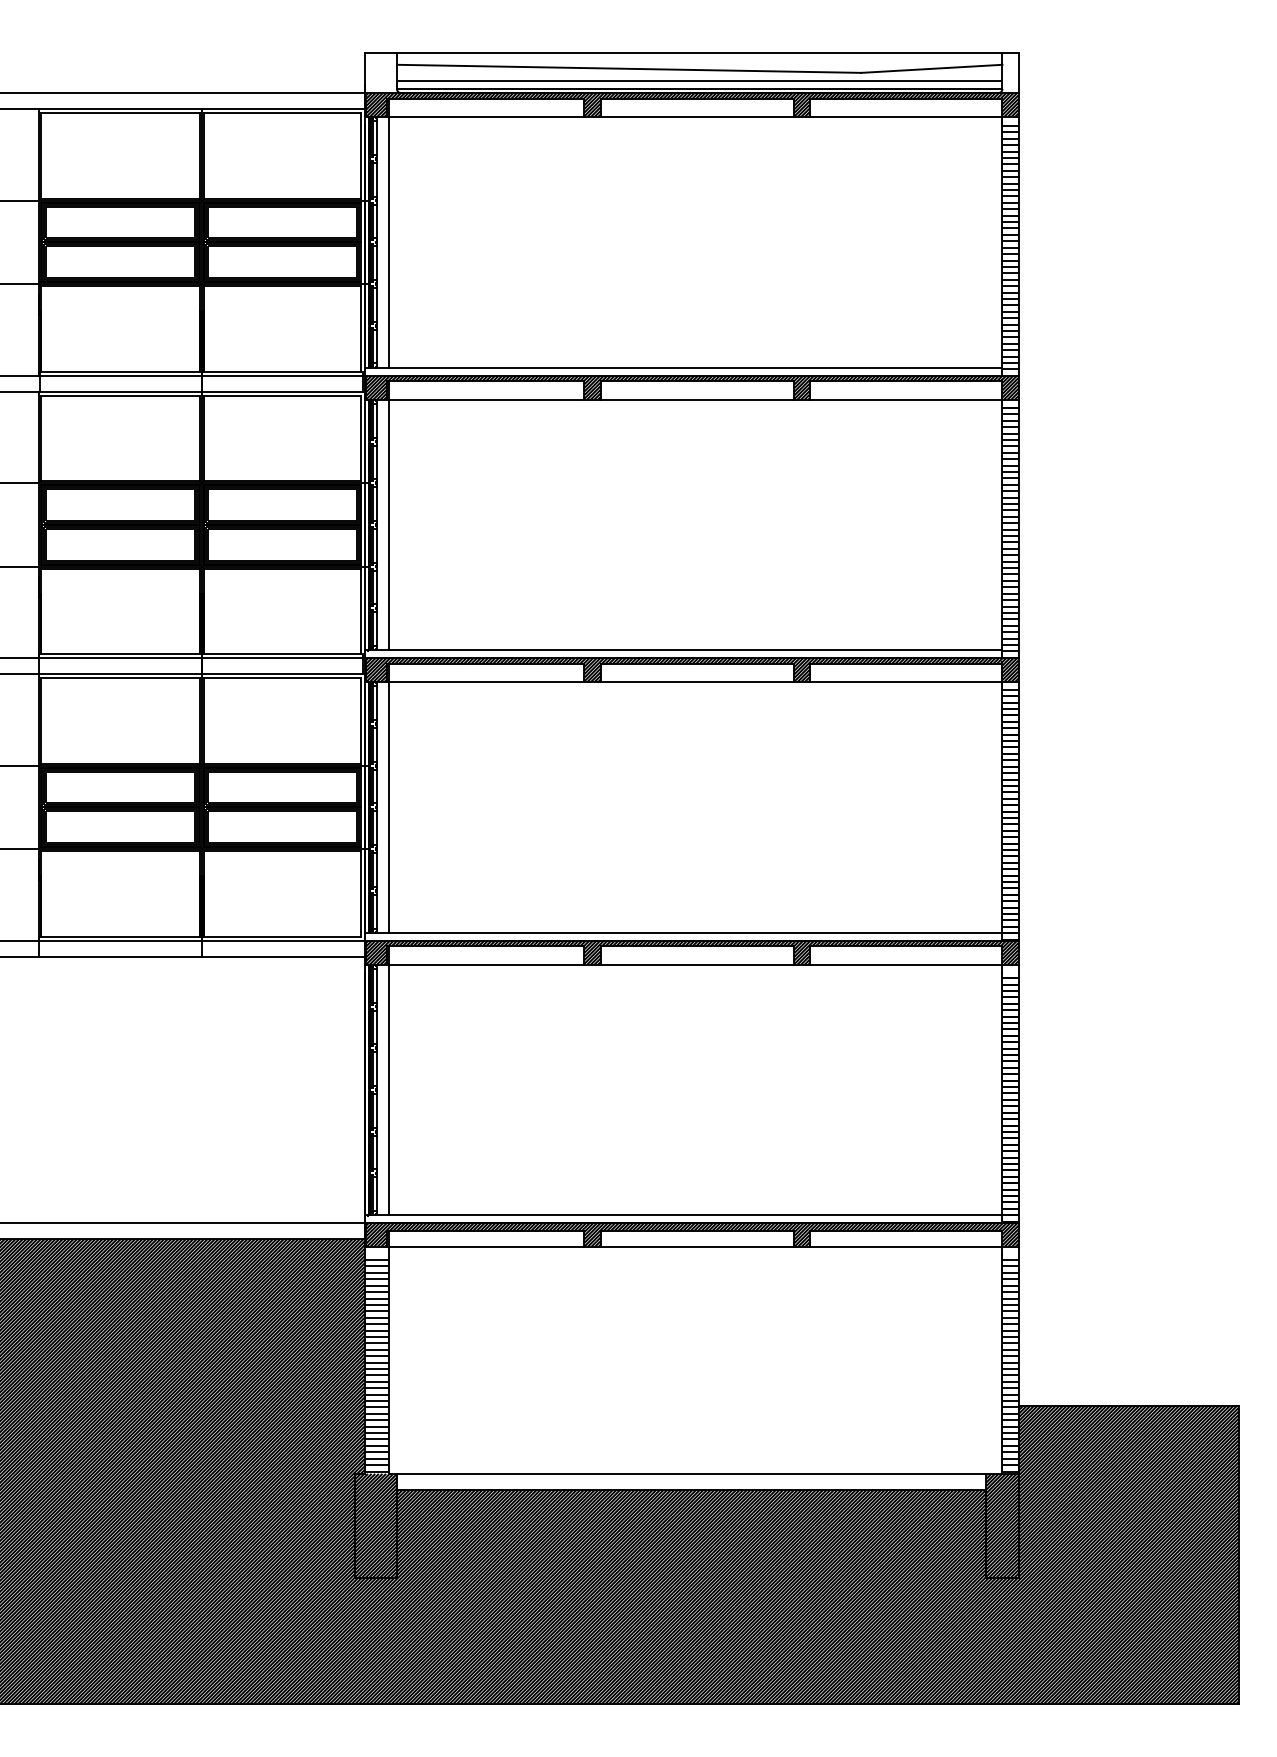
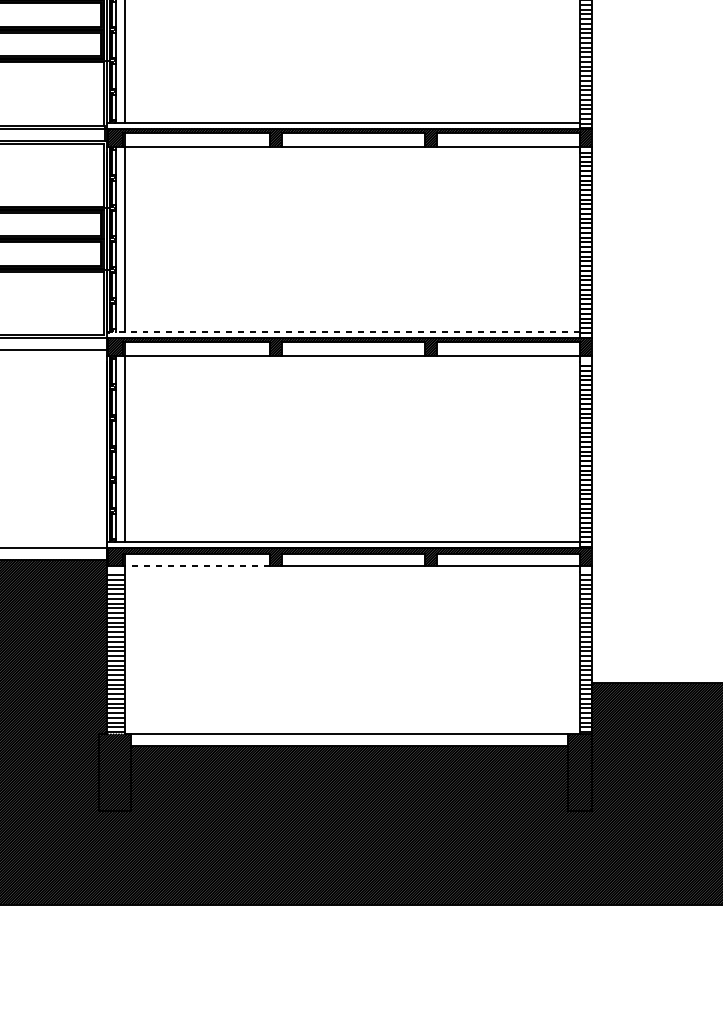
line: (683, 932) -> (343, 332), solid -> dashed
line: (486, 1247) -> (196, 565), solid -> dashed

